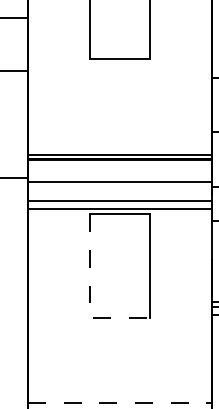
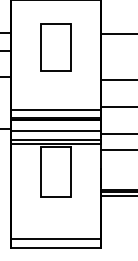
line: (118, 137) -> (55, 109), added
line: (90, 297) -> (41, 187), dashed -> solid
line: (120, 403) -> (56, 239), dashed -> solid

